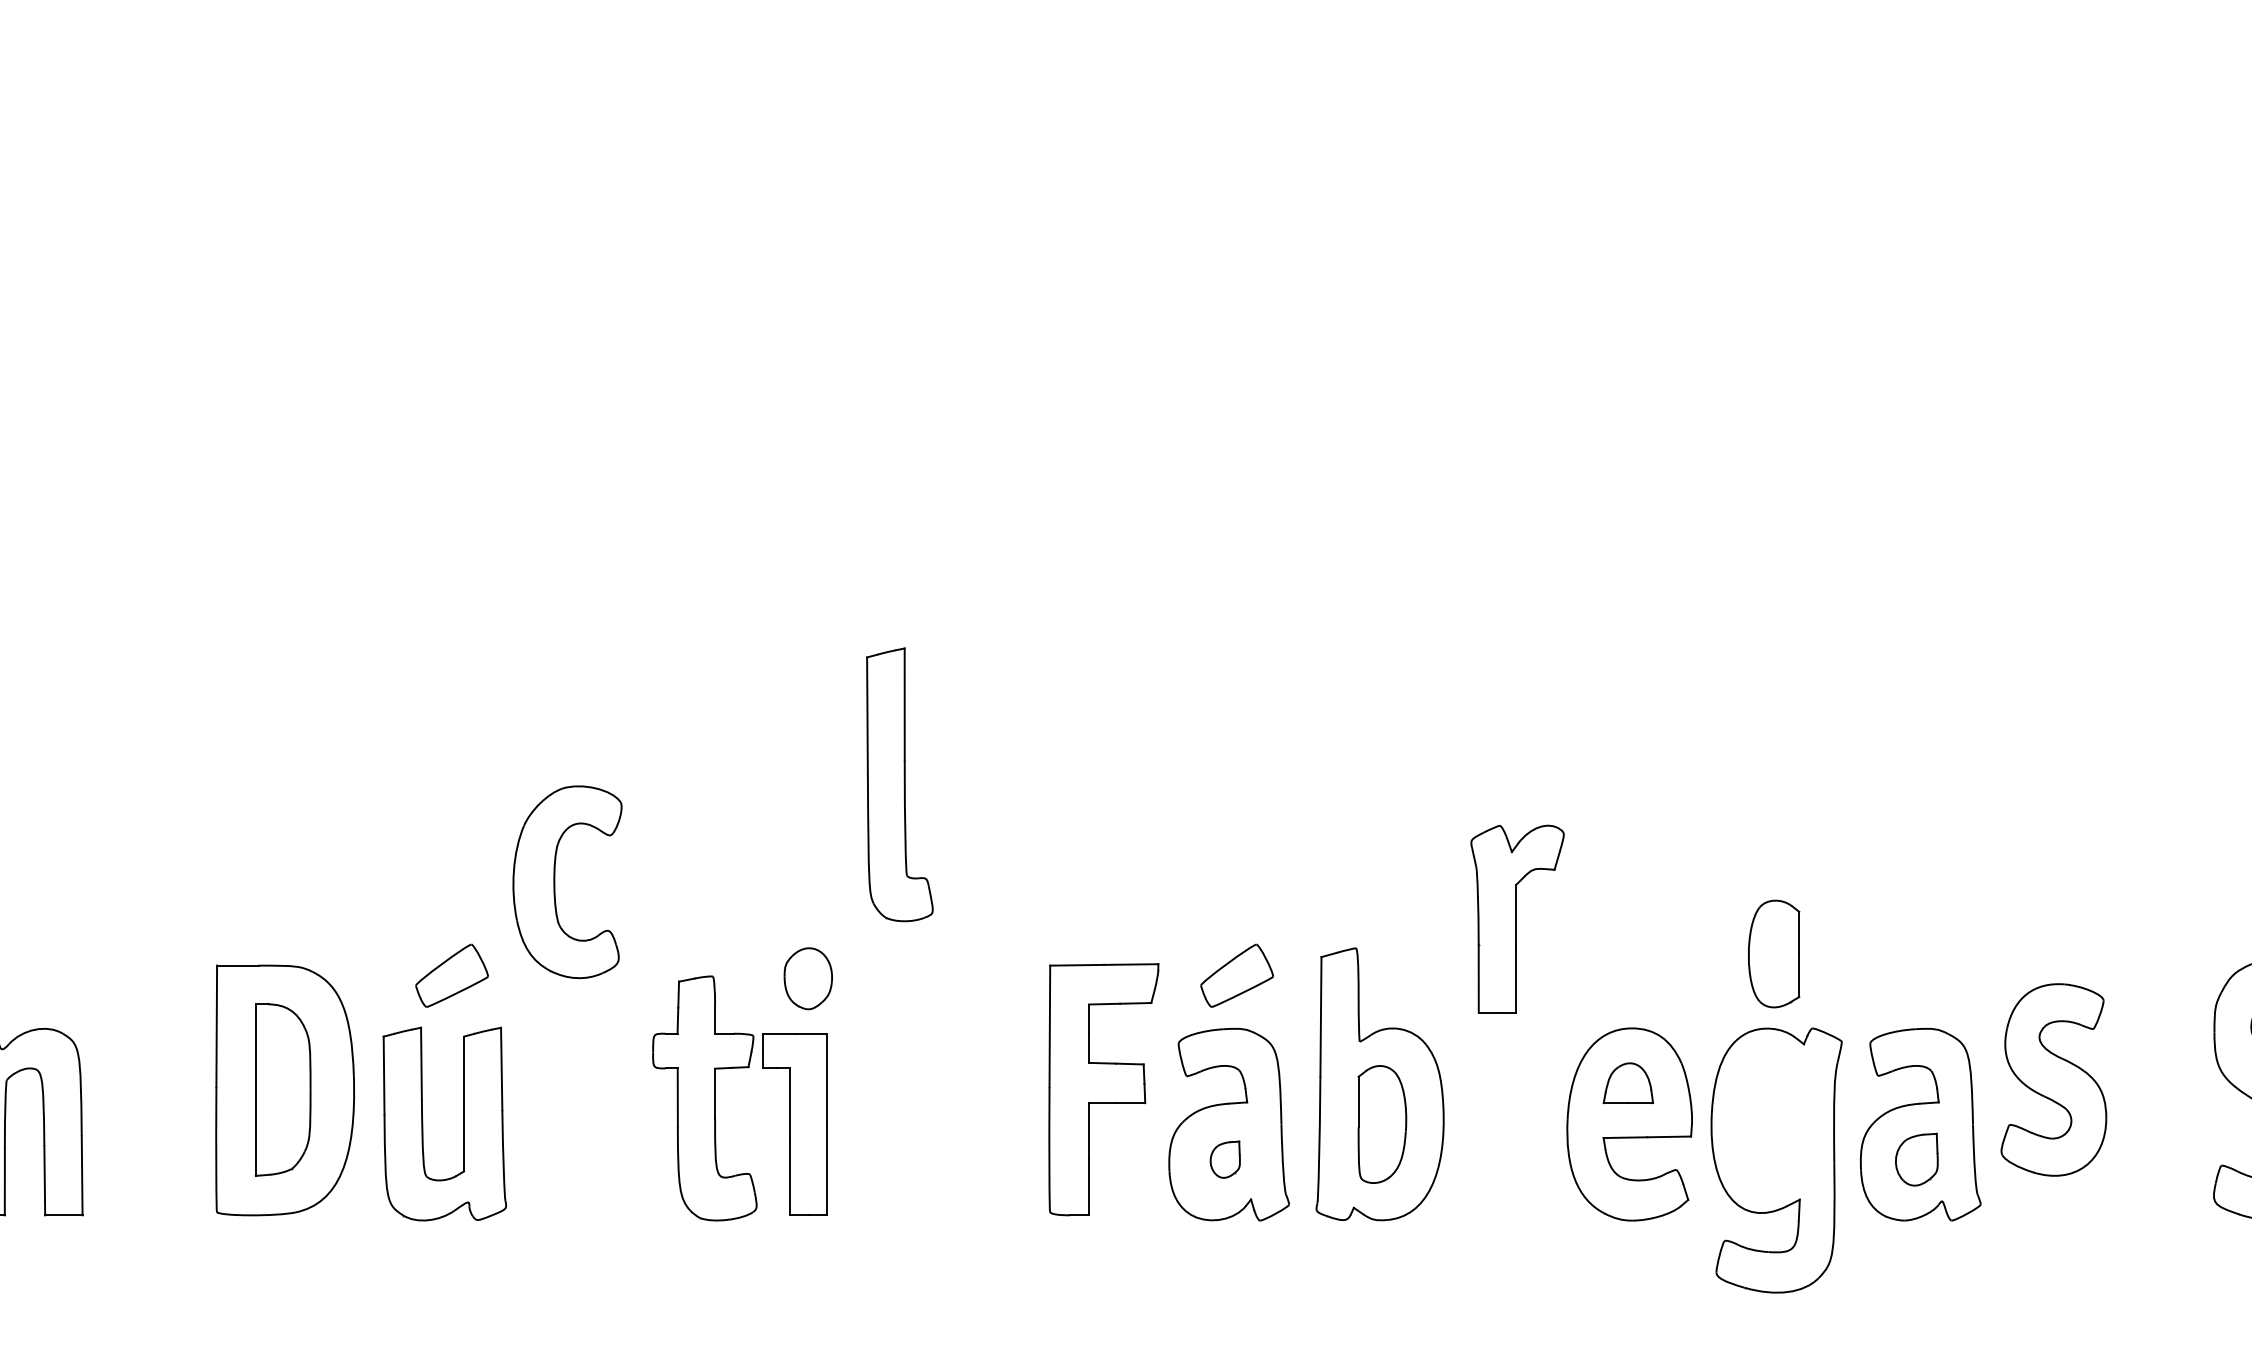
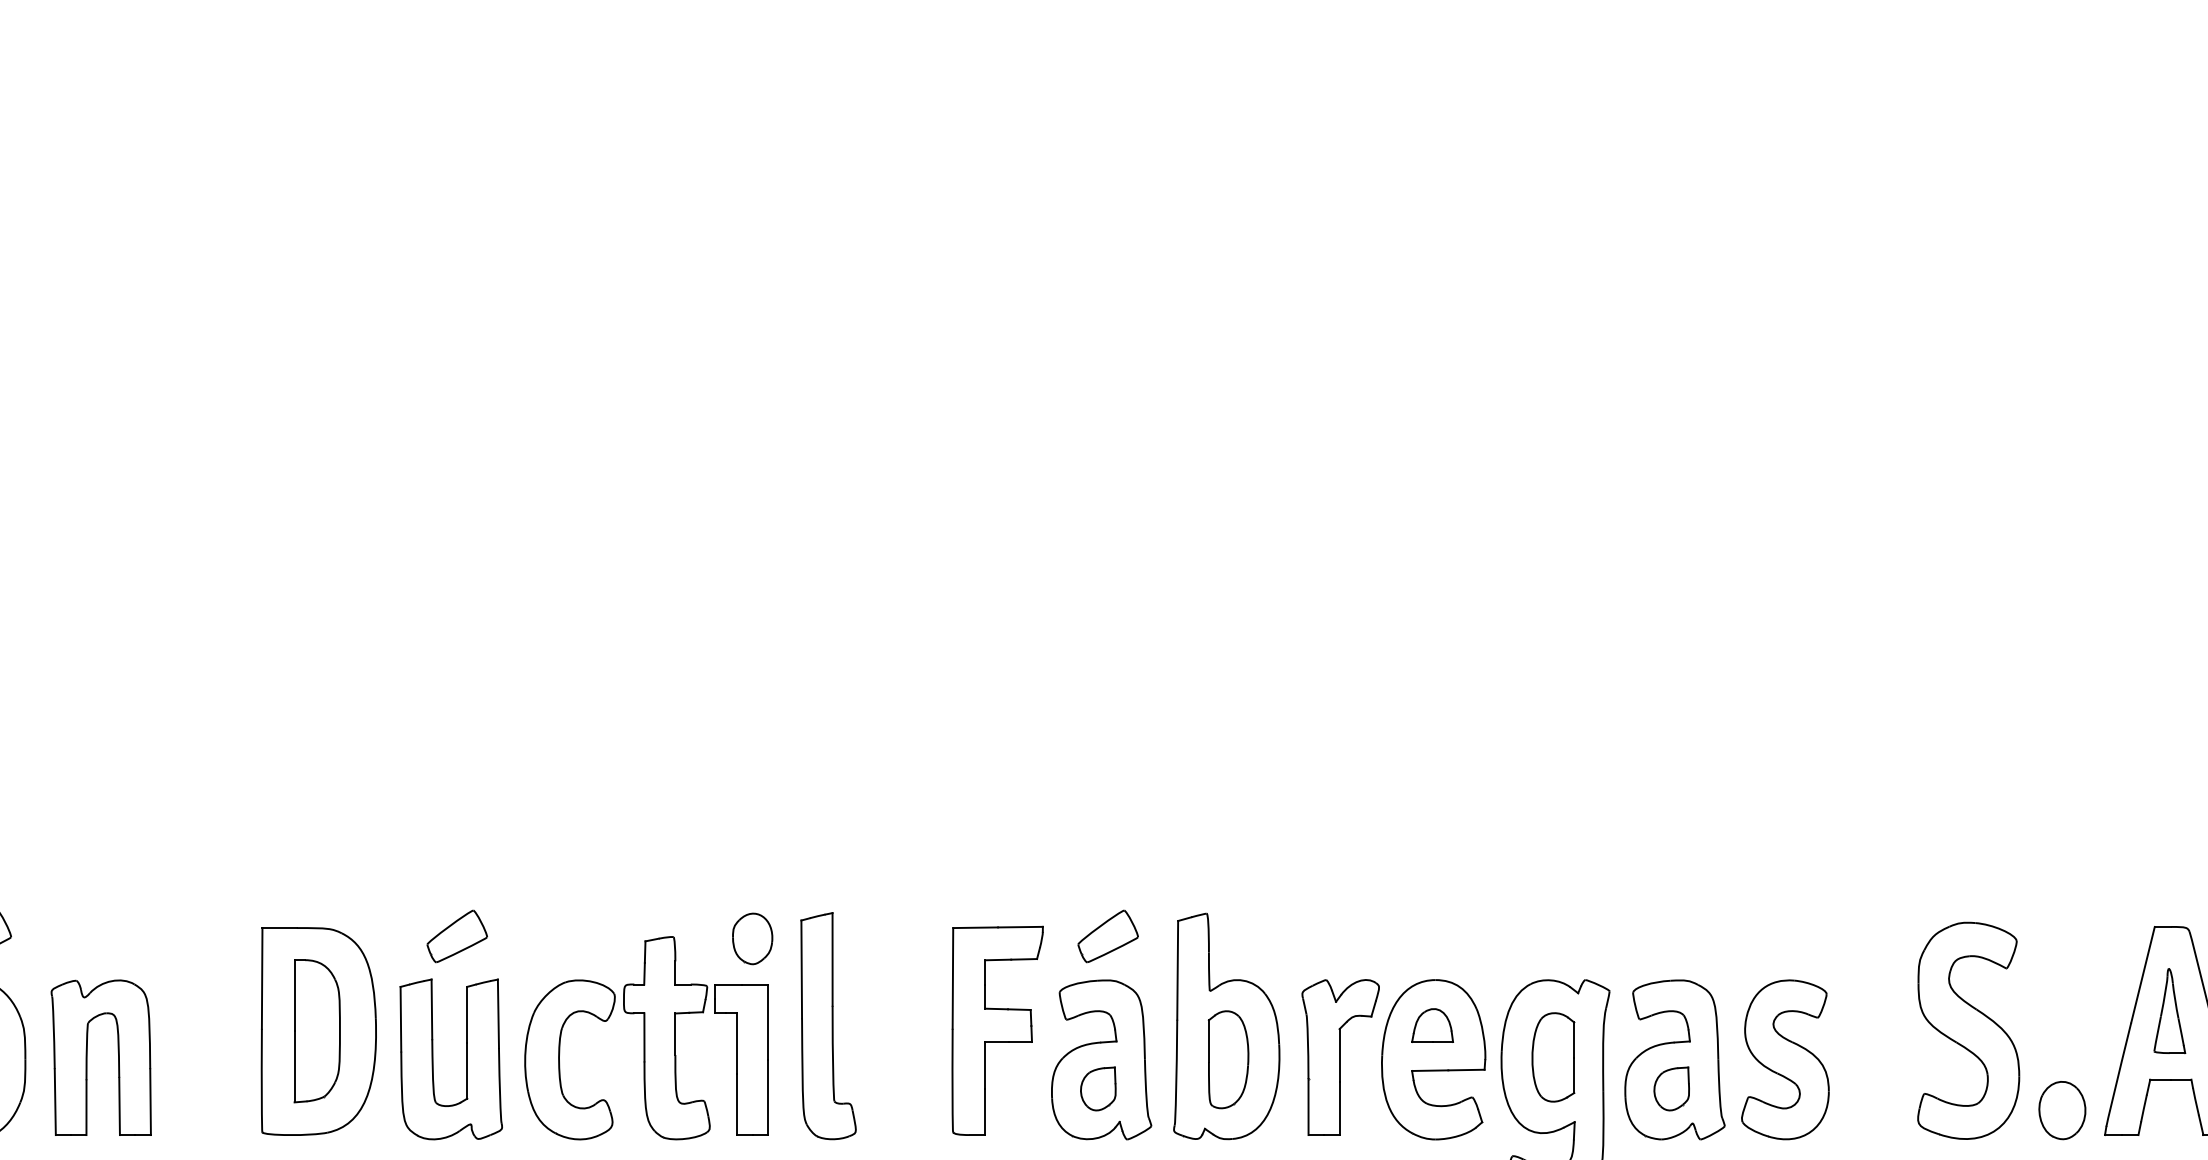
part: (899, 785) -> (828, 1026), moved
part: (554, 881) -> (559, 1059), moved
part: (1517, 919) -> (1340, 1057), moved
part: (1774, 954) -> (1553, 1057), moved
part: (2054, 1079) -> (1785, 1059), moved
part: (1225, 1159) -> (1098, 1088), size x1.43

